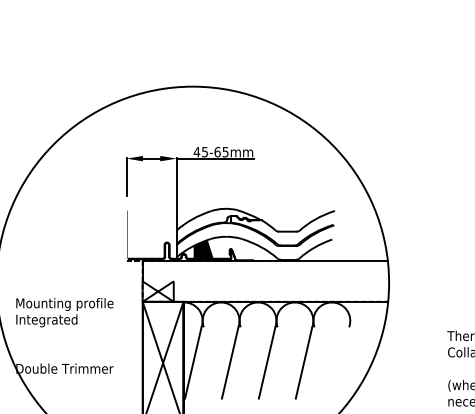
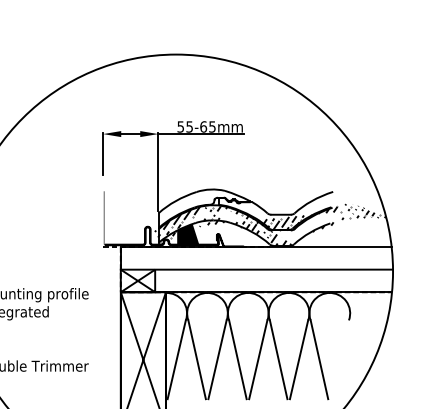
text: (196, 152) -> (180, 127), 45-65mm -> 55-65mm
hatch: (277, 240) -> (269, 224), added
line: (265, 281) -> (256, 269), added
line: (211, 362) -> (196, 359), added
line: (248, 362) -> (237, 359), added
line: (285, 362) -> (278, 359), added
line: (322, 362) -> (319, 359), added

